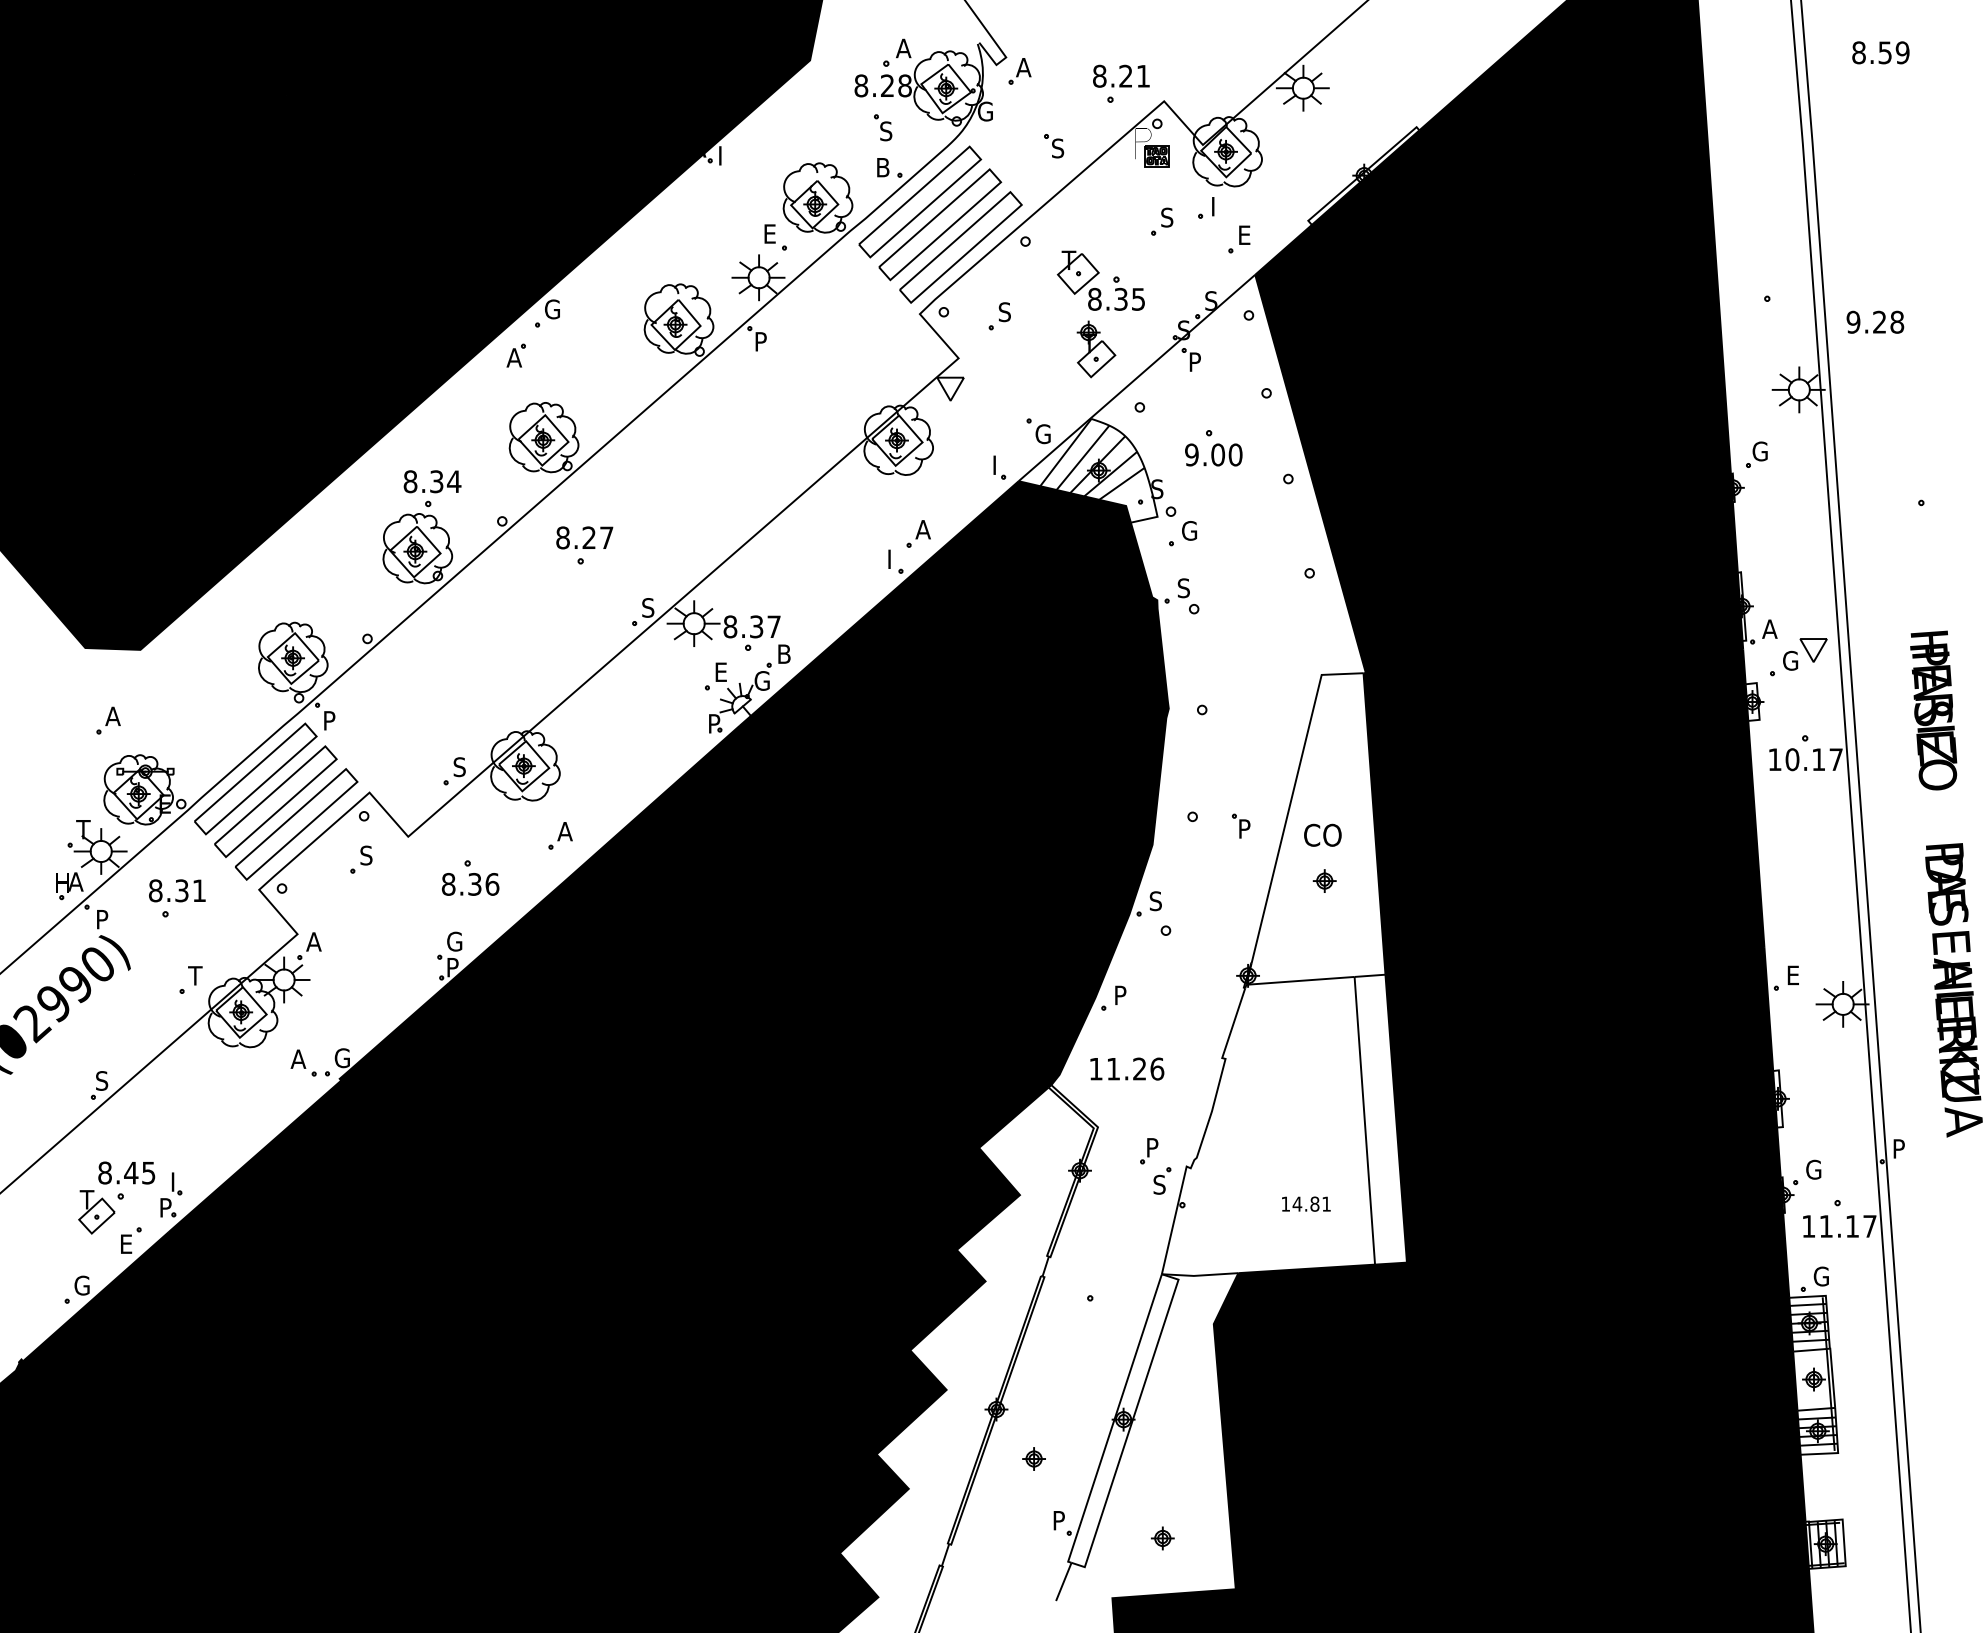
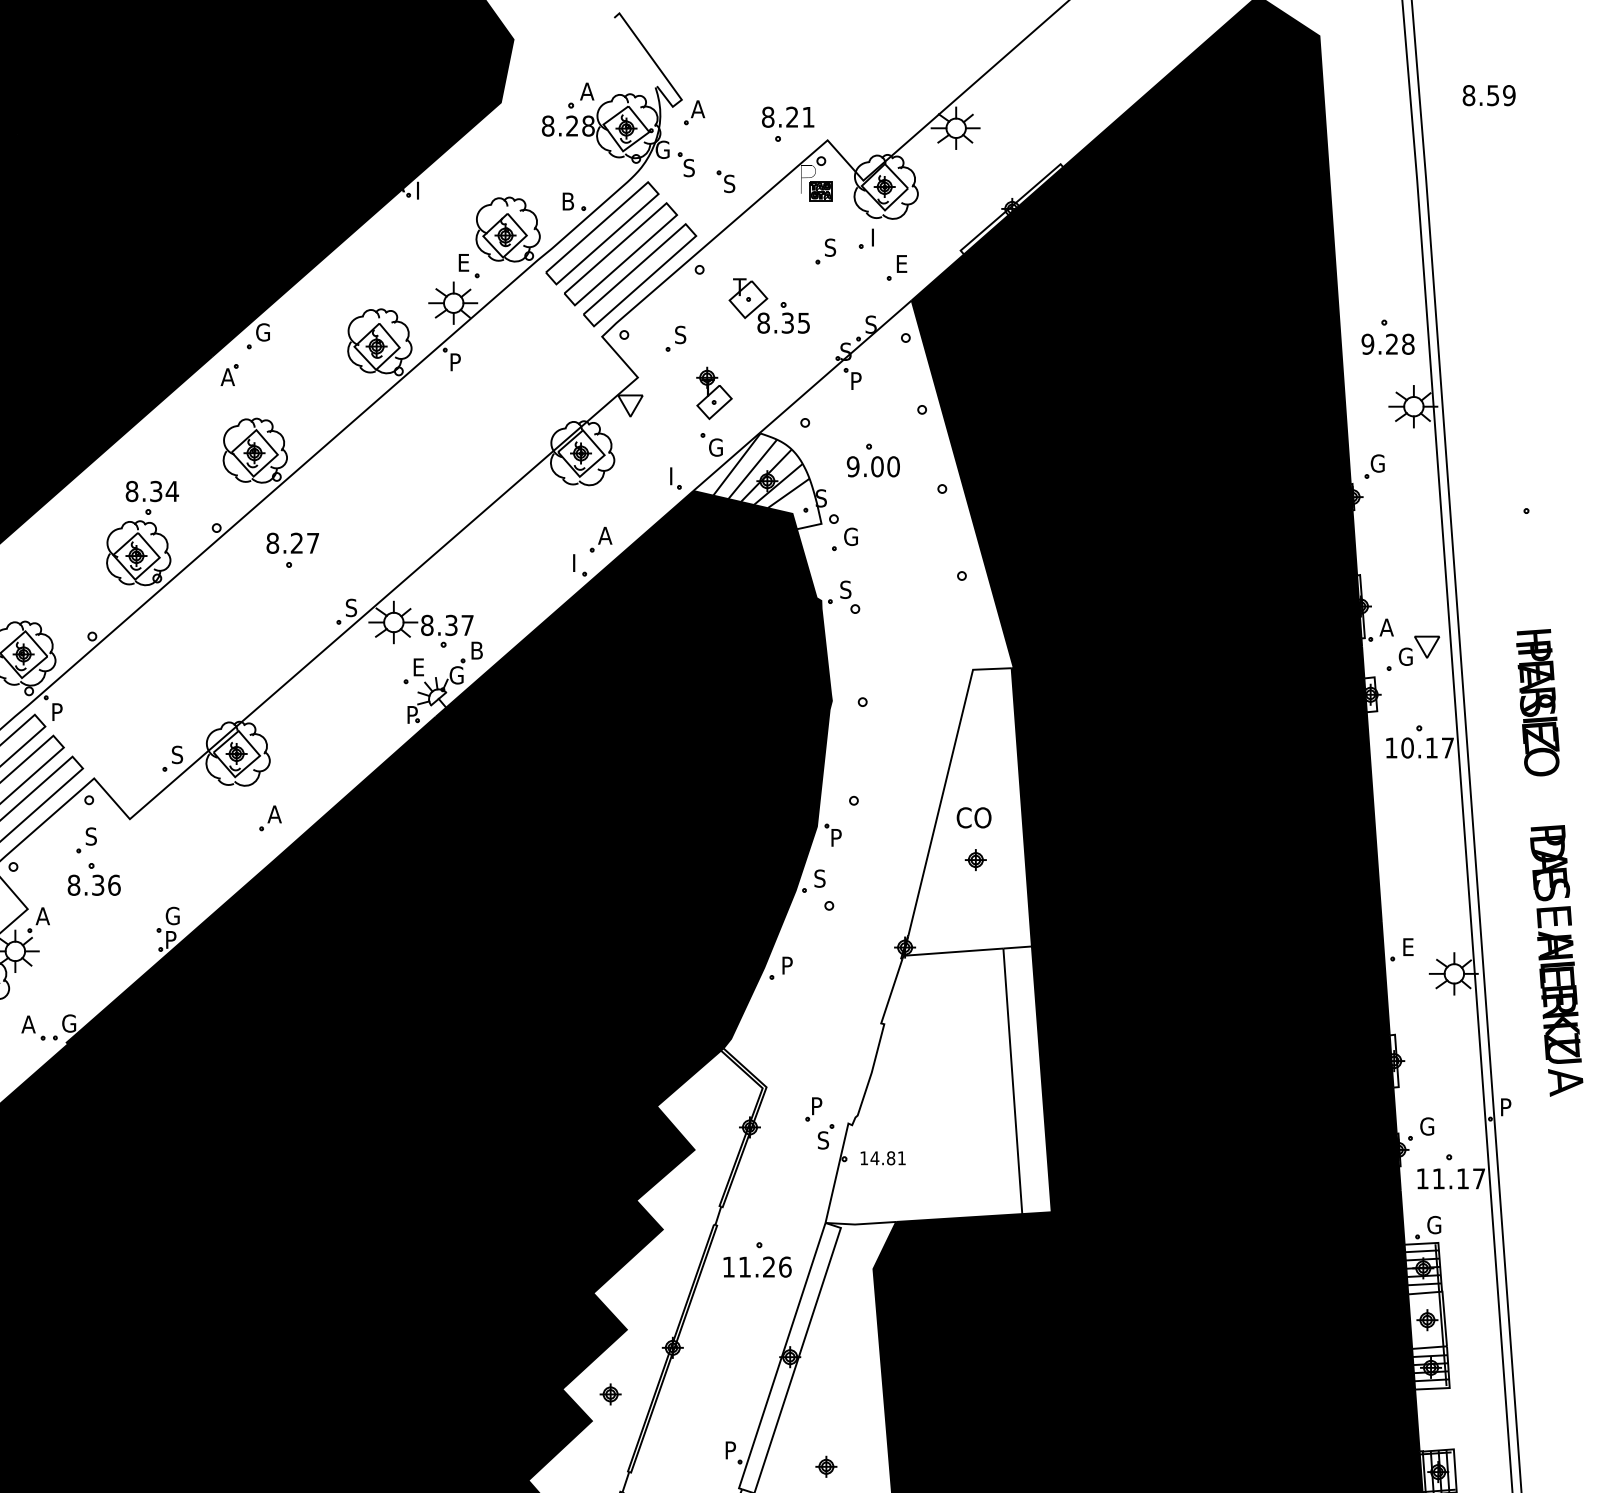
part: (883, 127) -> (686, 164), moved
text: (1875, 321) -> (1388, 343), moved
part: (1096, 349) -> (714, 393), moved
part: (1241, 825) -> (833, 834), moved
part: (470, 877) -> (94, 878), moved
text: (1127, 1068) -> (757, 1266), moved
text: (1306, 1203) -> (883, 1157), moved
part: (1033, 1458) -> (610, 1393), moved

